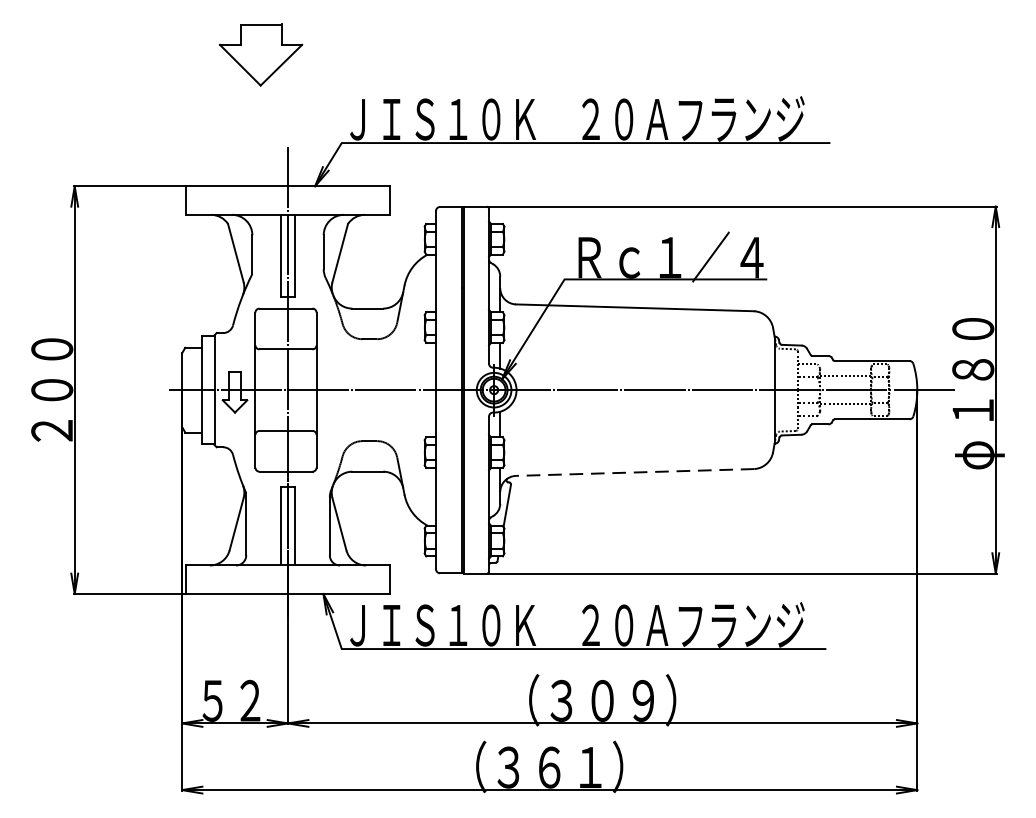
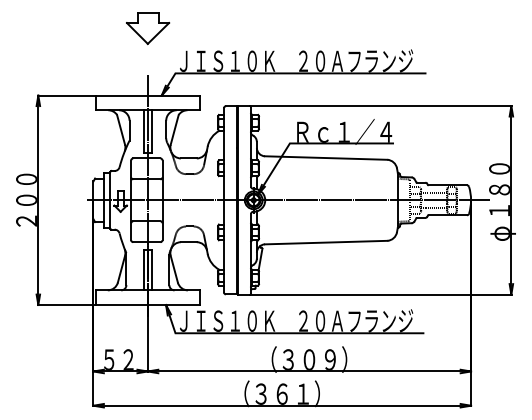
part: (261, 55) -> (148, 28), moved
line: (633, 472) -> (325, 242), dashed -> solid

